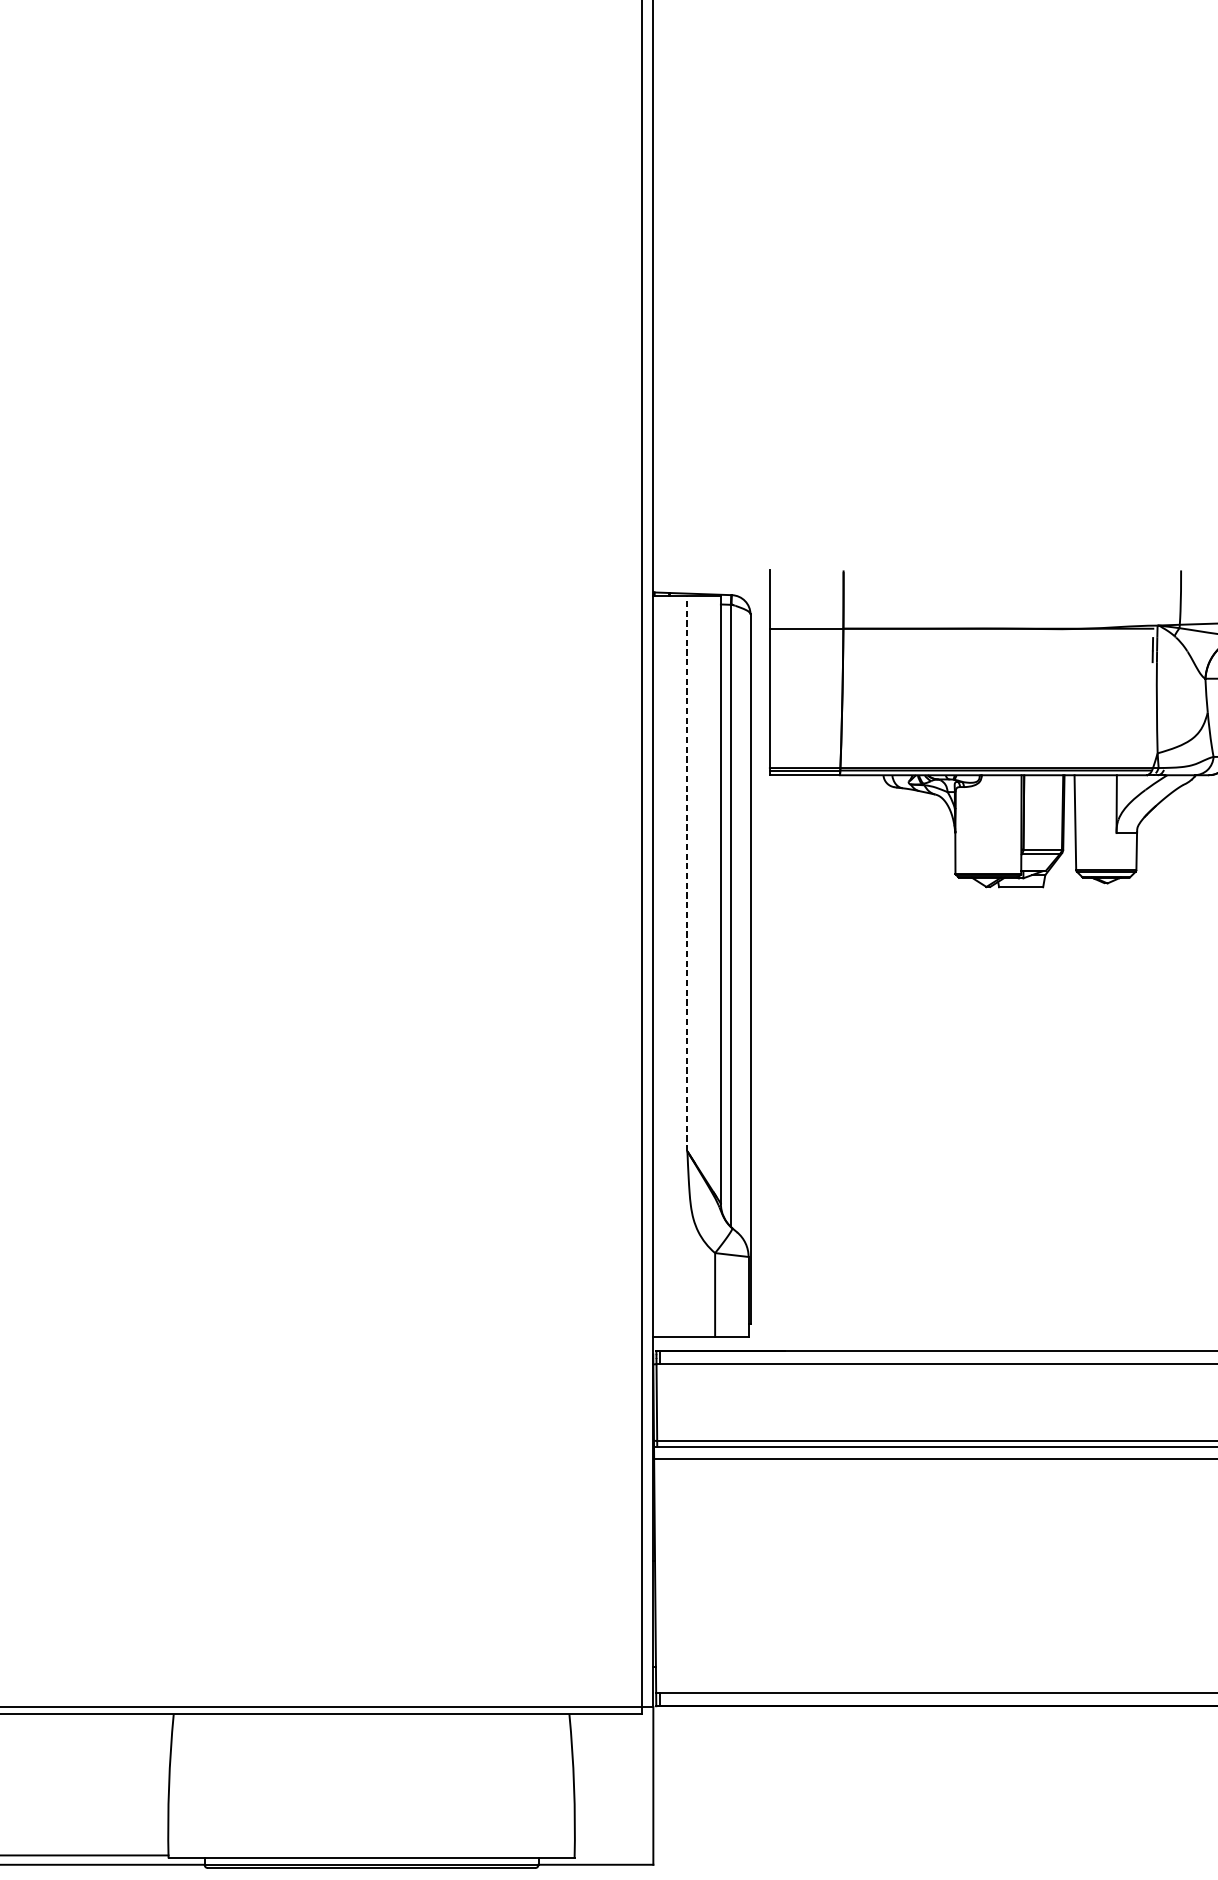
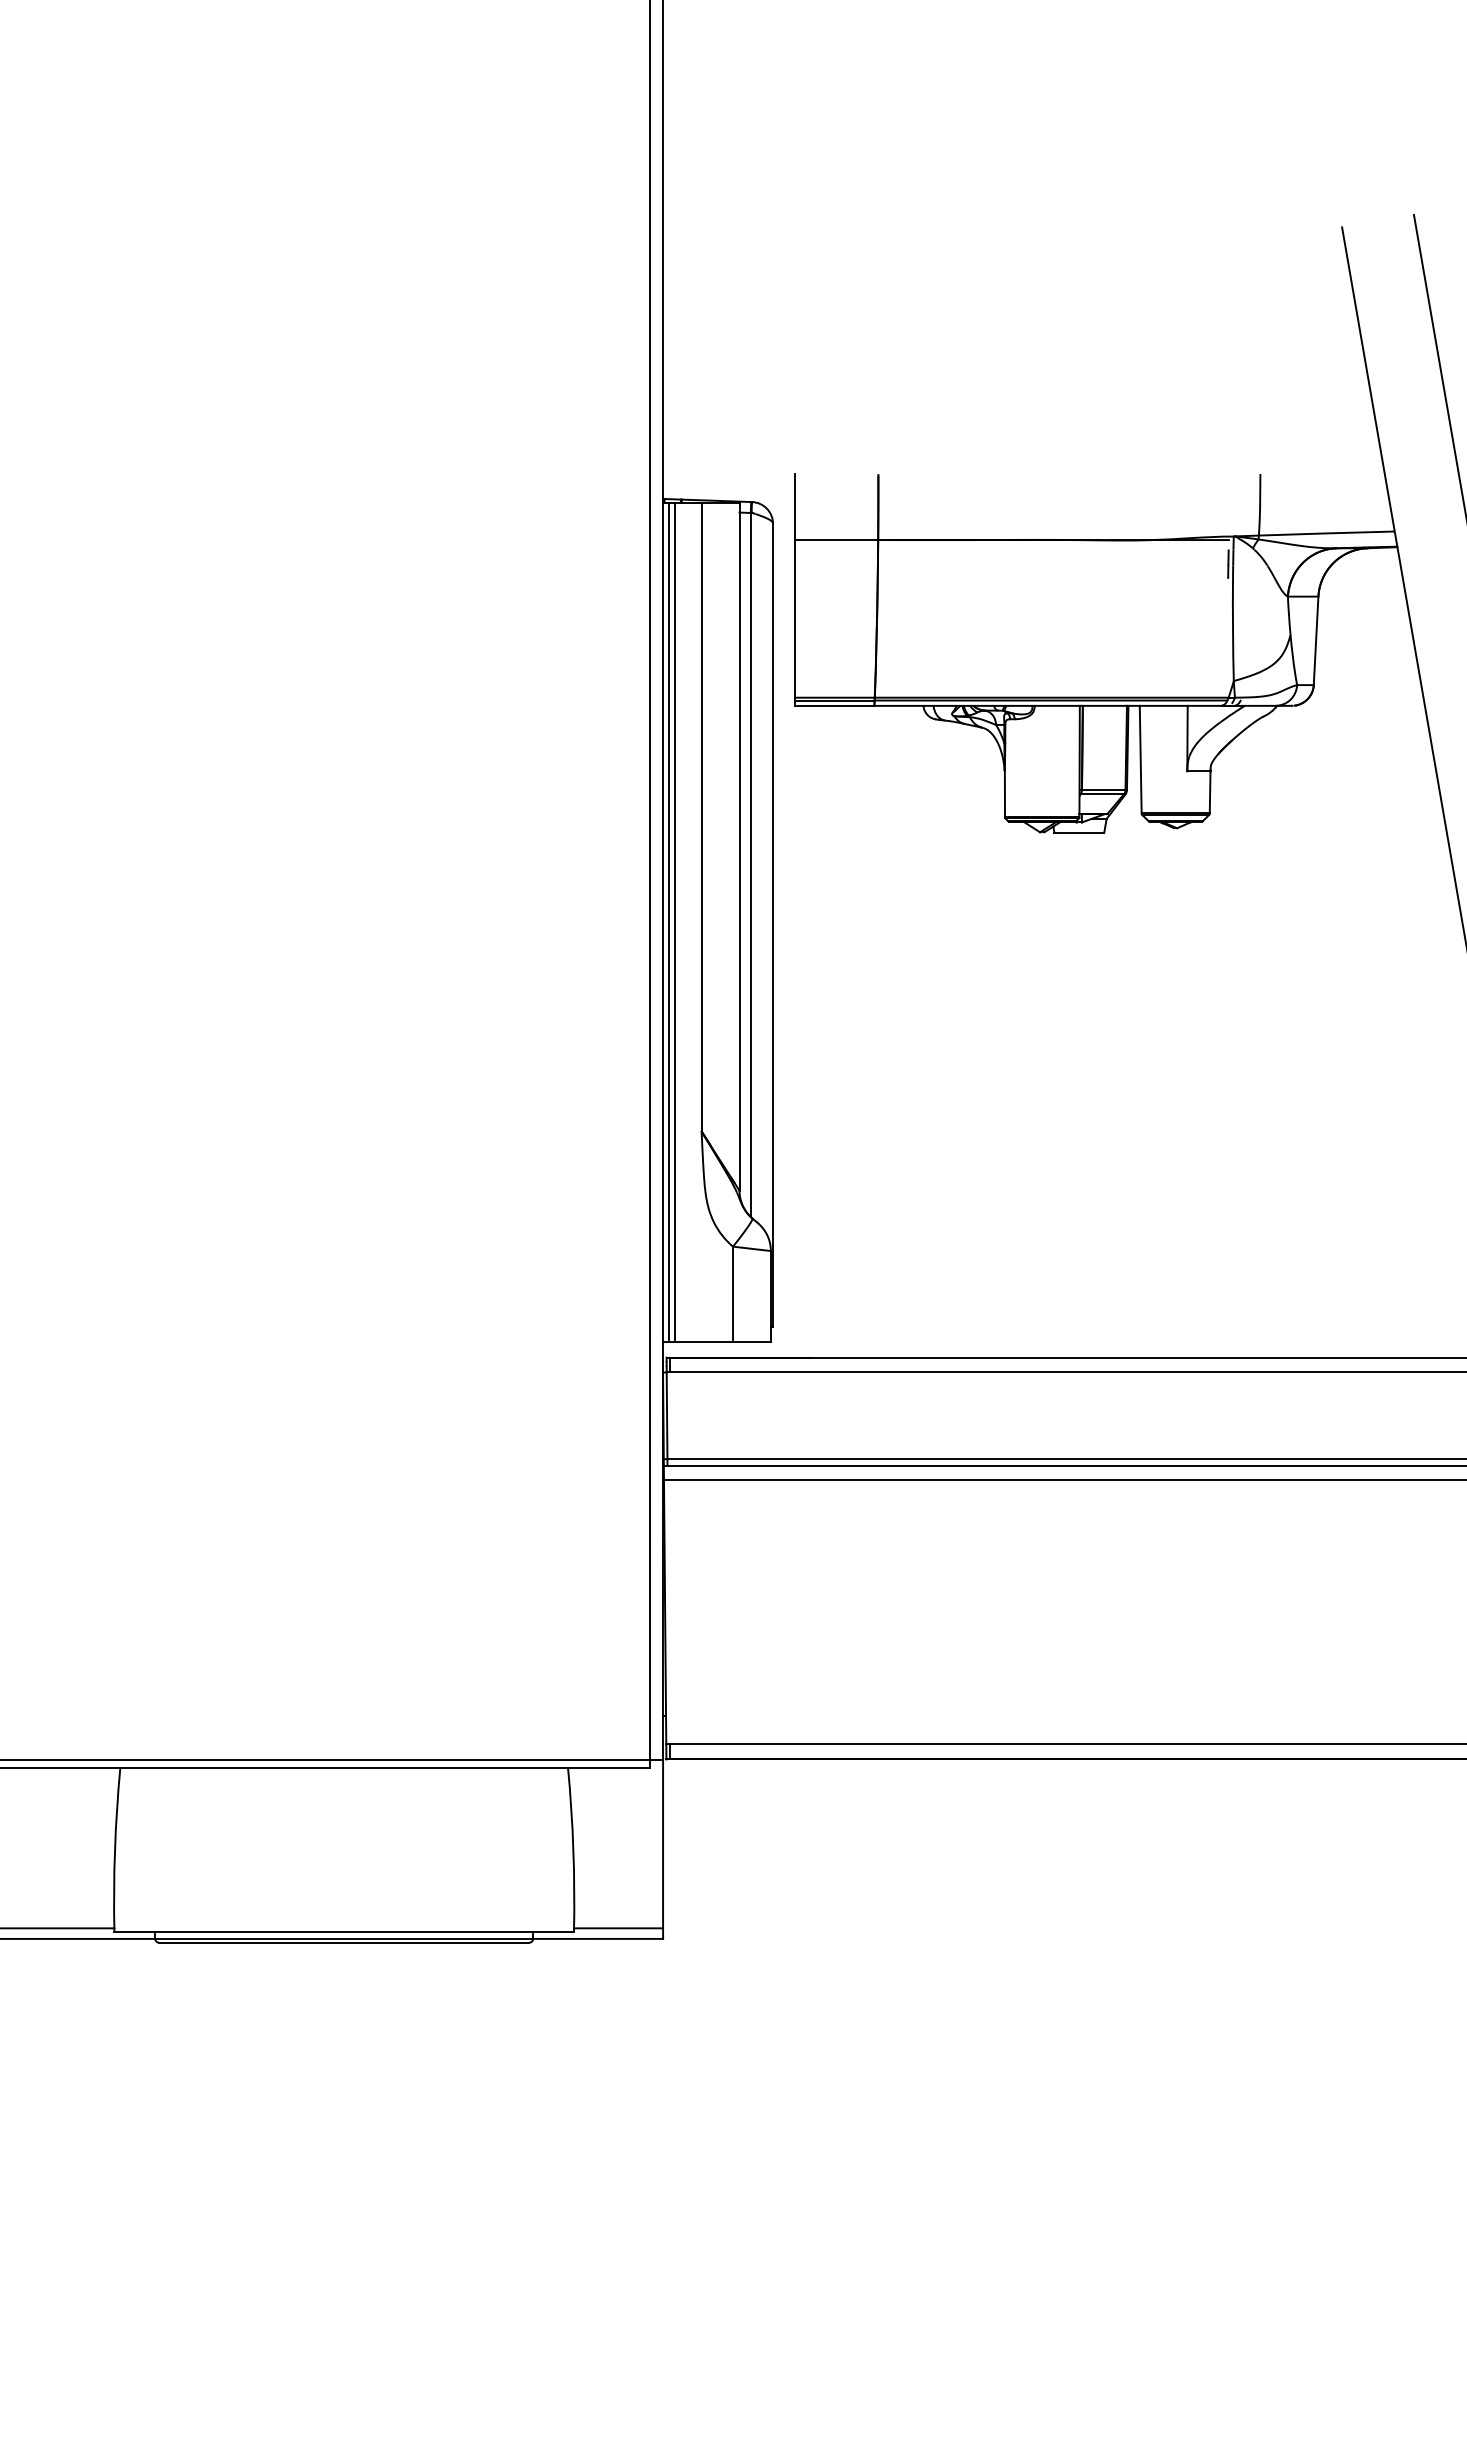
line: (687, 873) -> (701, 816), dashed -> solid
line: (658, 965) -> (668, 921), added
line: (664, 965) -> (675, 921), added
line: (613, 1855) -> (618, 1928), added

